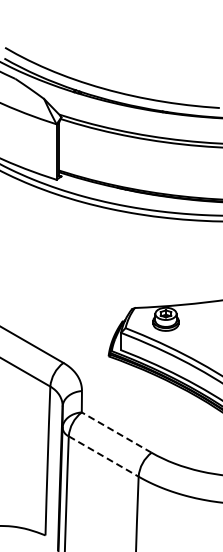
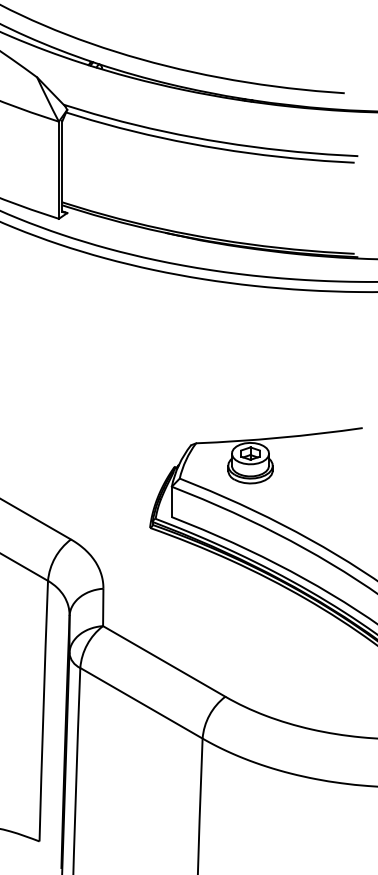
line: (116, 432) -> (163, 661), dashed -> solid
line: (104, 456) -> (142, 703), dashed -> solid

